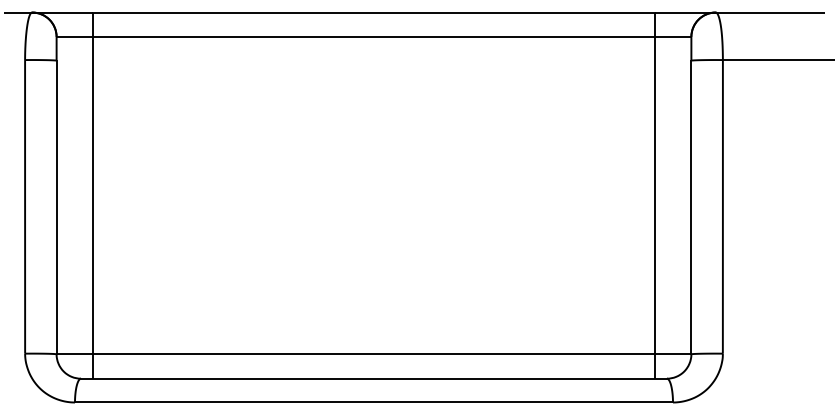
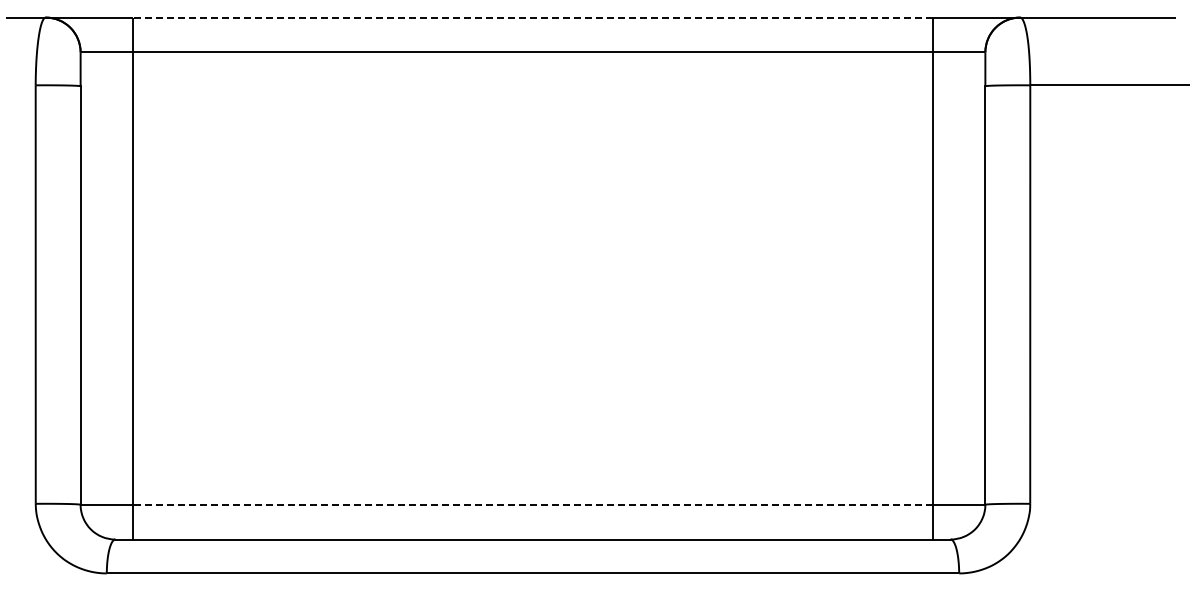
line: (373, 12) -> (532, 17), solid -> dashed
line: (373, 354) -> (532, 504), solid -> dashed

